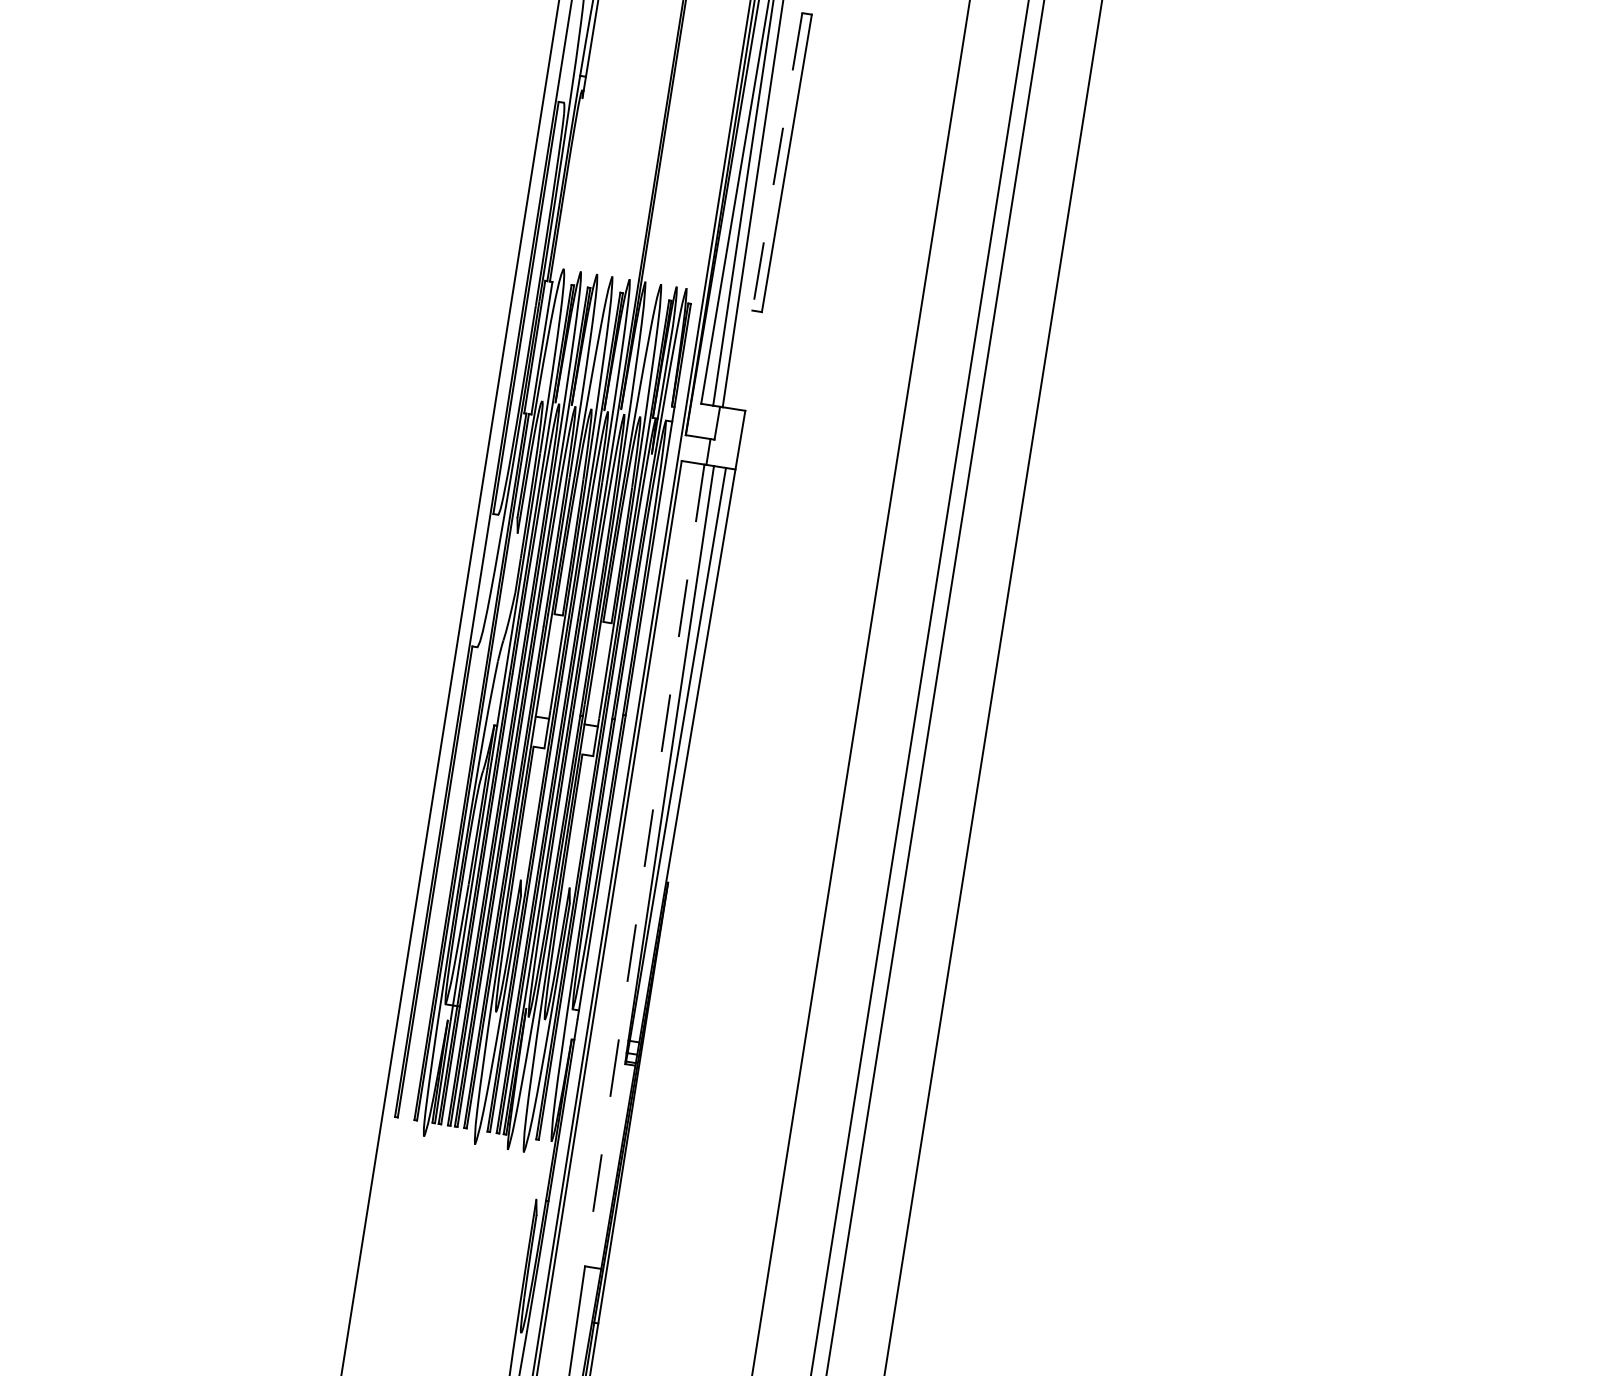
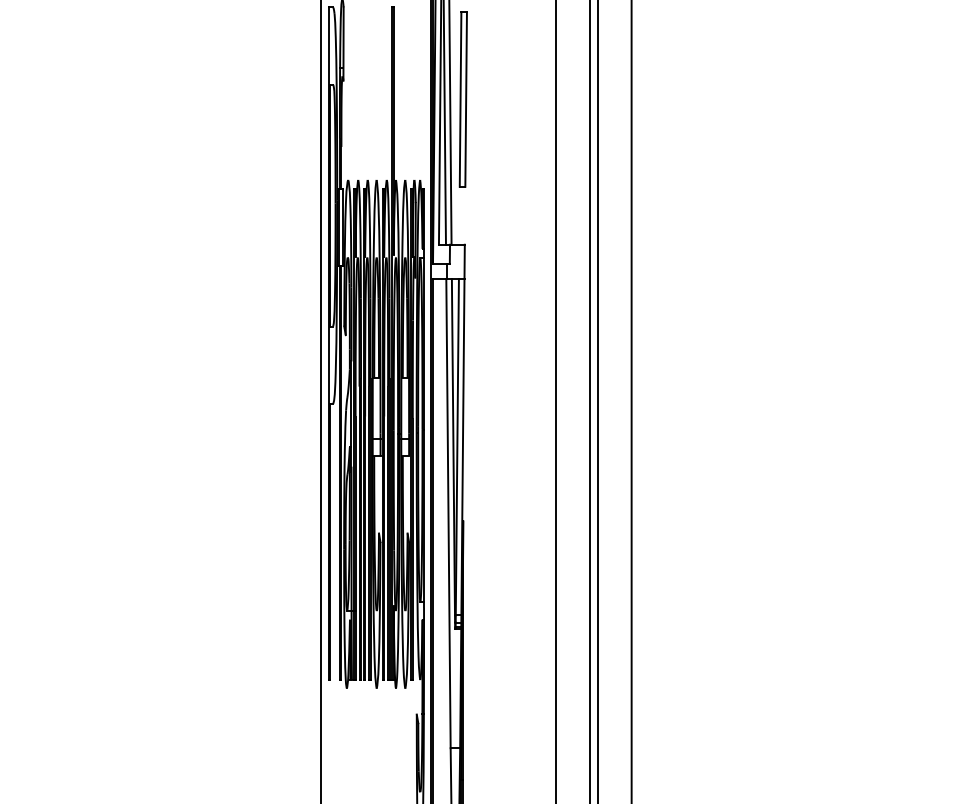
line: (776, 163) -> (460, 100), dashed -> solid
line: (644, 865) -> (448, 513), dashed -> solid

